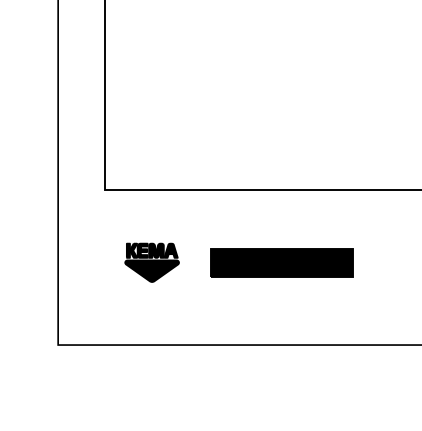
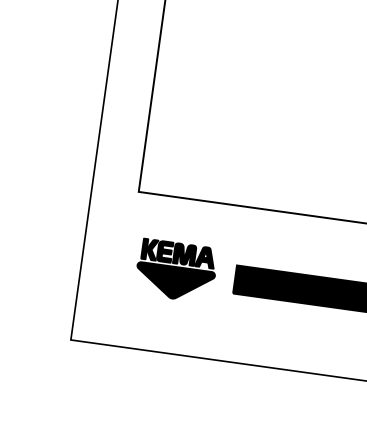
part: (151, 262) -> (175, 270), size x1.43

